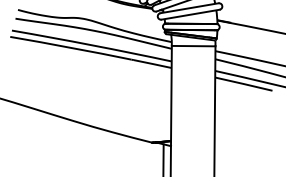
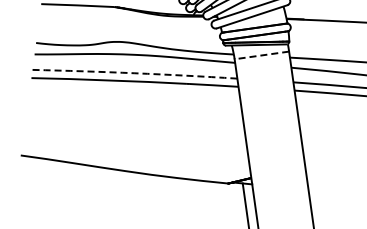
arc: (91, 45) -> (134, 73), solid -> dashed
line: (193, 46) -> (261, 55), solid -> dashed

